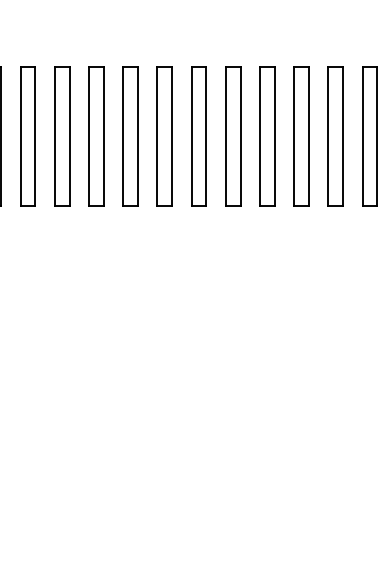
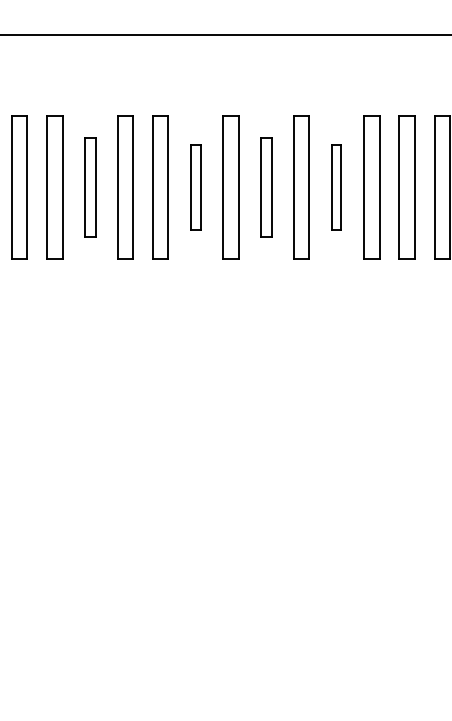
part: (62, 136) -> (90, 187), size x0.7
part: (164, 136) -> (195, 187), size x0.6
part: (233, 136) -> (266, 187), size x0.7
part: (301, 136) -> (336, 187), size x0.6

